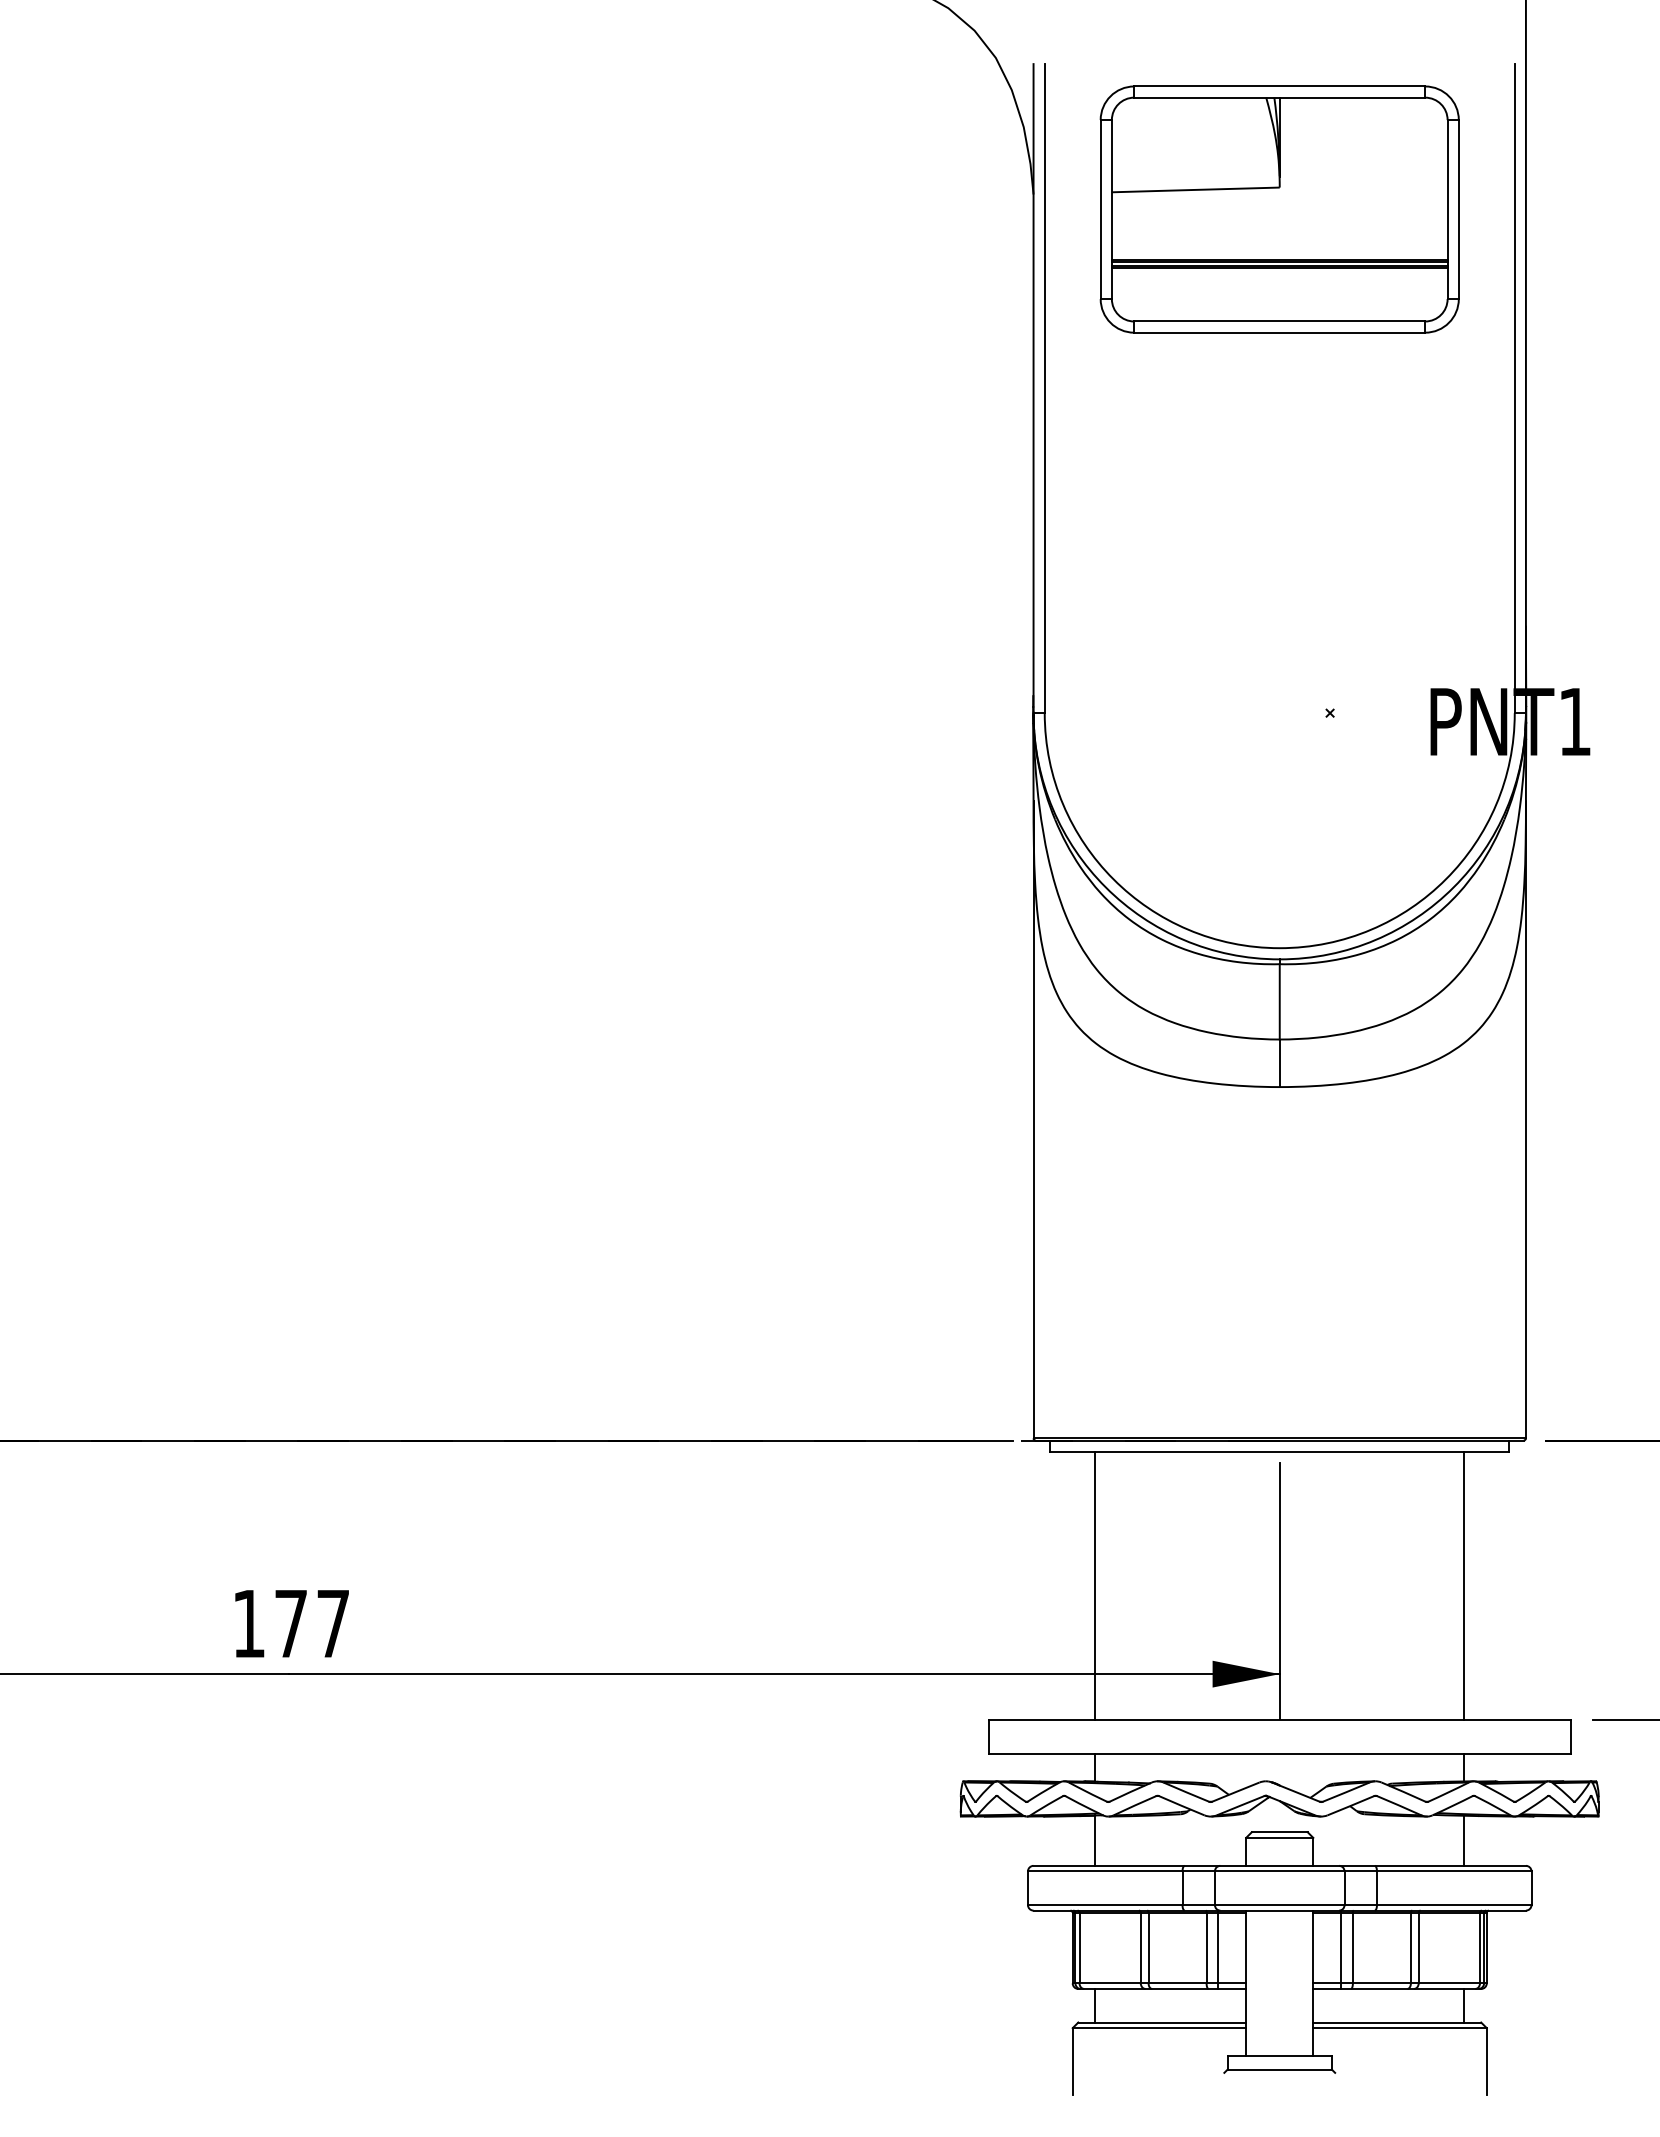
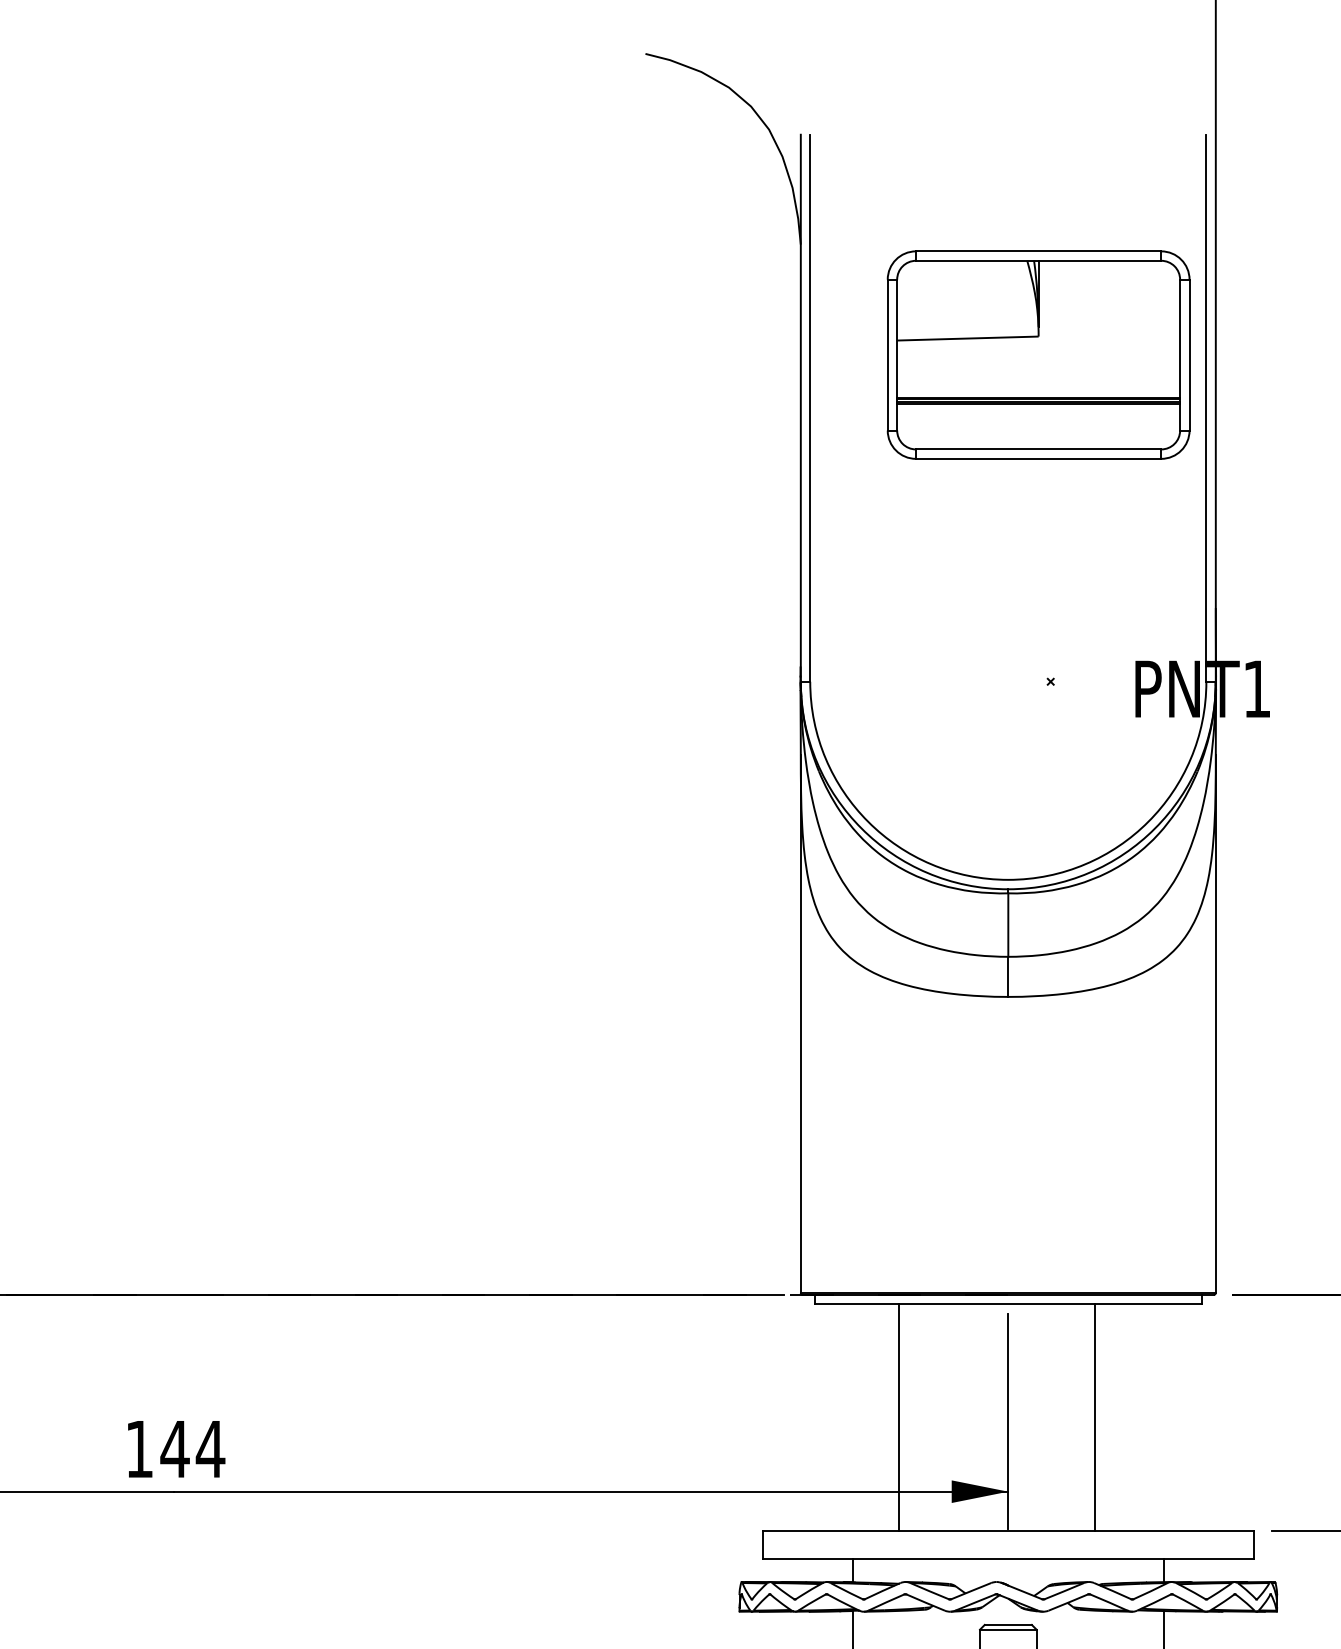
part: (1279, 209) -> (1038, 355), moved
line: (1095, 1585) -> (899, 1416), moved
line: (1464, 1585) -> (1094, 1416), moved
text: (311, 1623) -> (192, 1449), 177 -> 144

